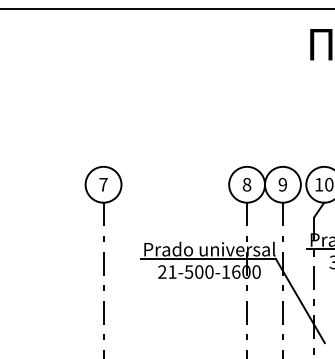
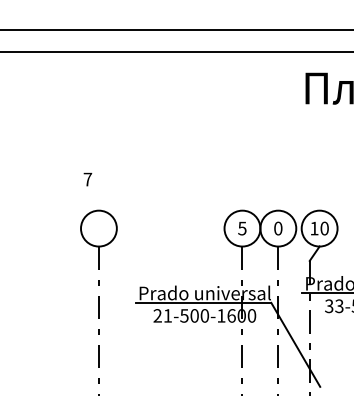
text: (103, 184) -> (87, 179), moved
text: (247, 184) -> (242, 228), 8 -> 5
text: (283, 184) -> (278, 228), 9 -> 0

